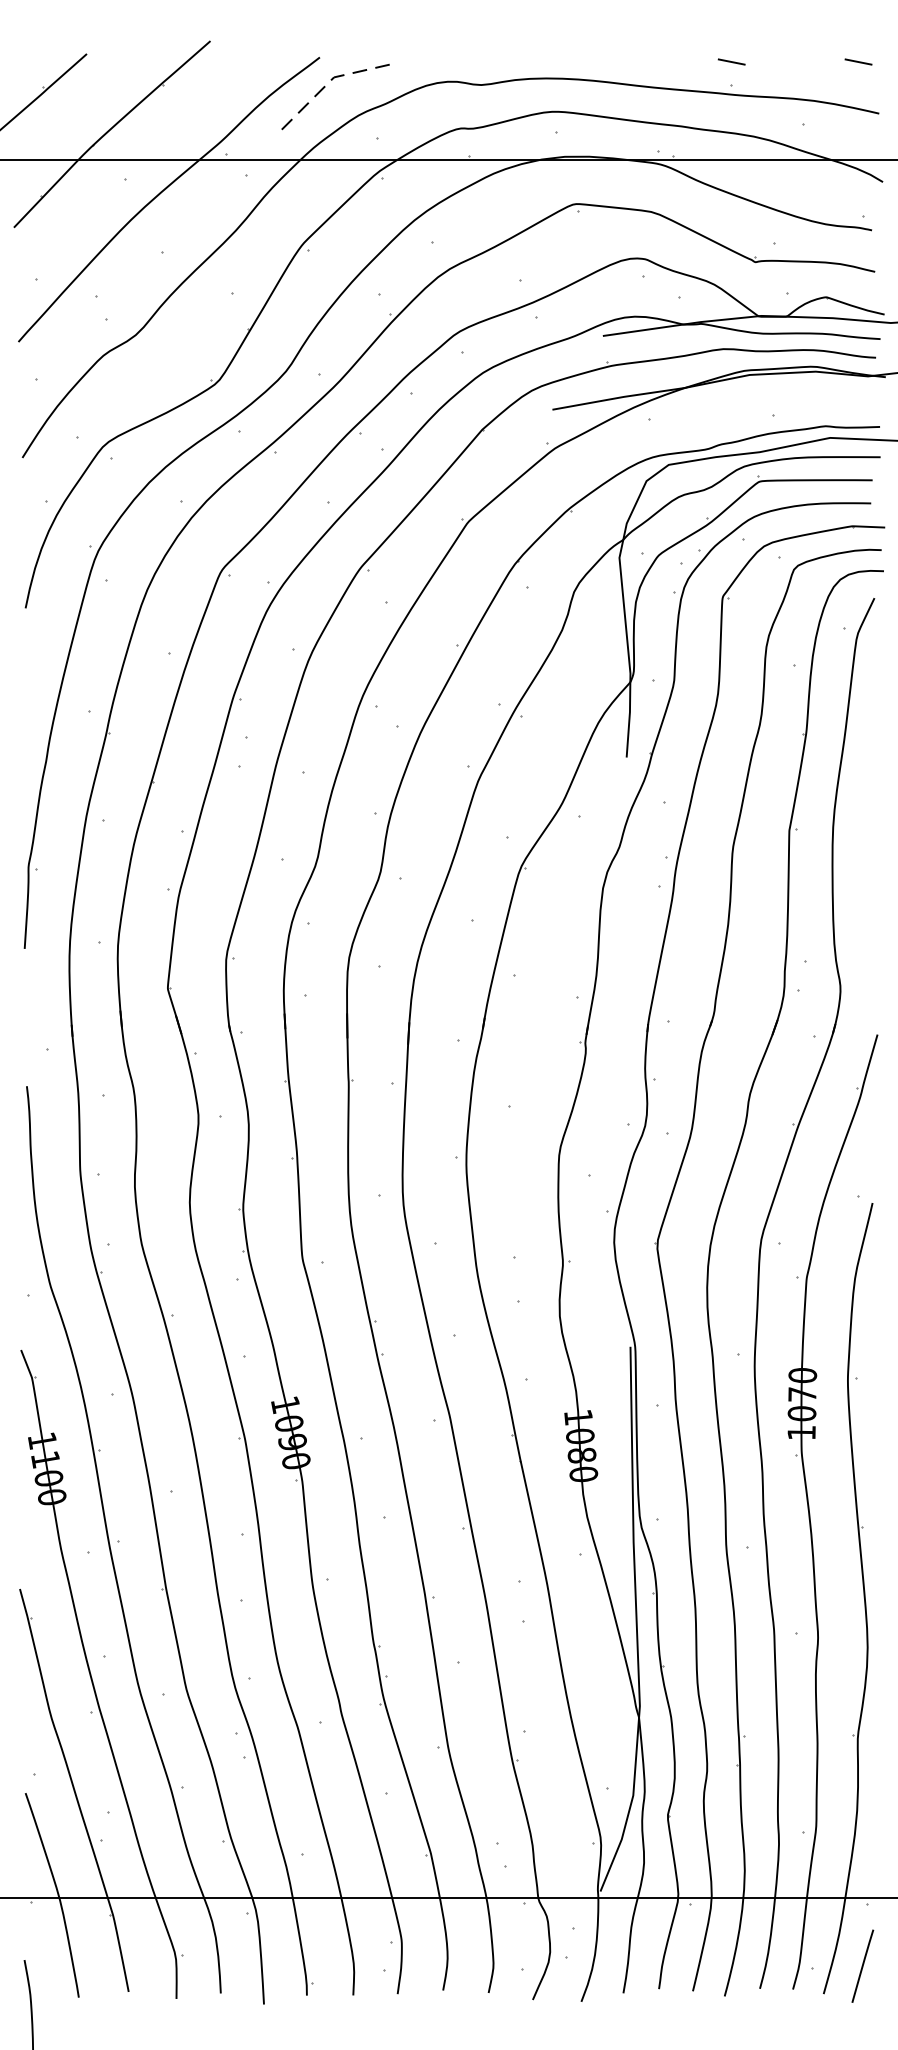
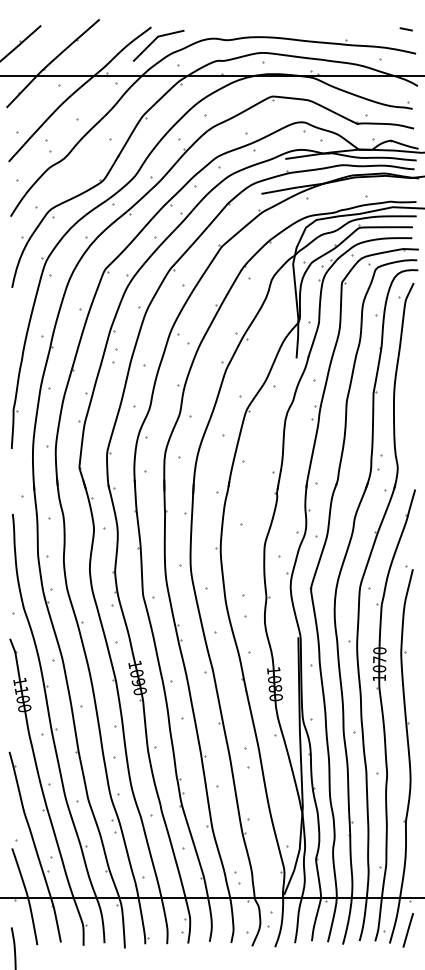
line: (730, 62) -> (345, 29), removed
line: (328, 83) -> (155, 39), dashed -> solid

